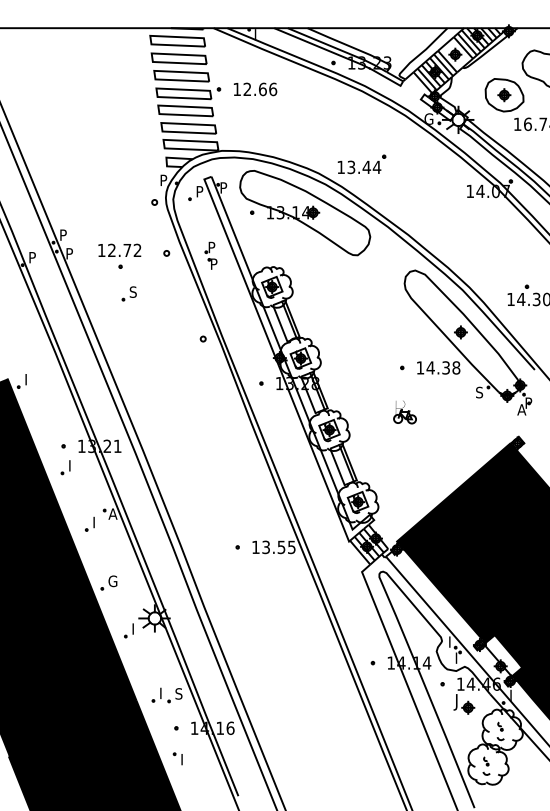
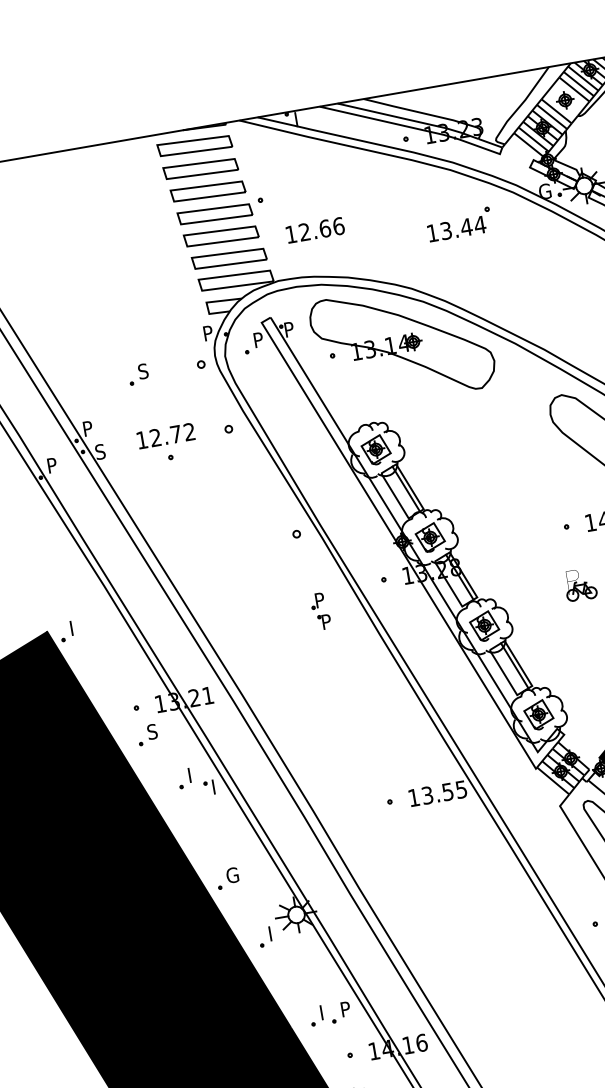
text: (255, 89) -> (315, 230), moved
part: (361, 164) -> (458, 224), moved
text: (69, 253) -> (100, 451), P -> S
part: (210, 255) -> (319, 611), moved
part: (128, 293) -> (137, 374), moved
text: (71, 465) -> (151, 731), I -> S
text: (112, 513) -> (216, 785), A -> I
part: (89, 523) -> (183, 777), moved
text: (178, 693) -> (344, 1008), S -> P

